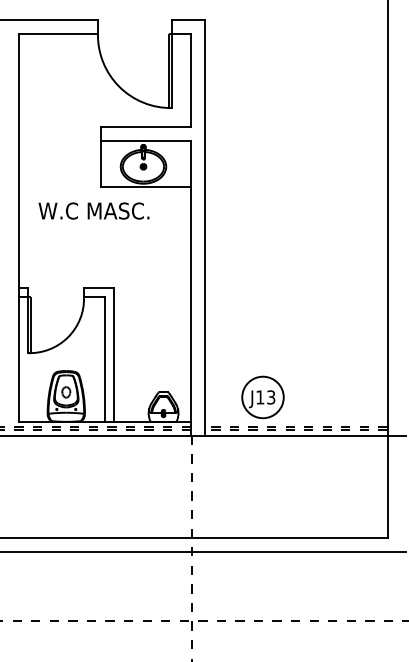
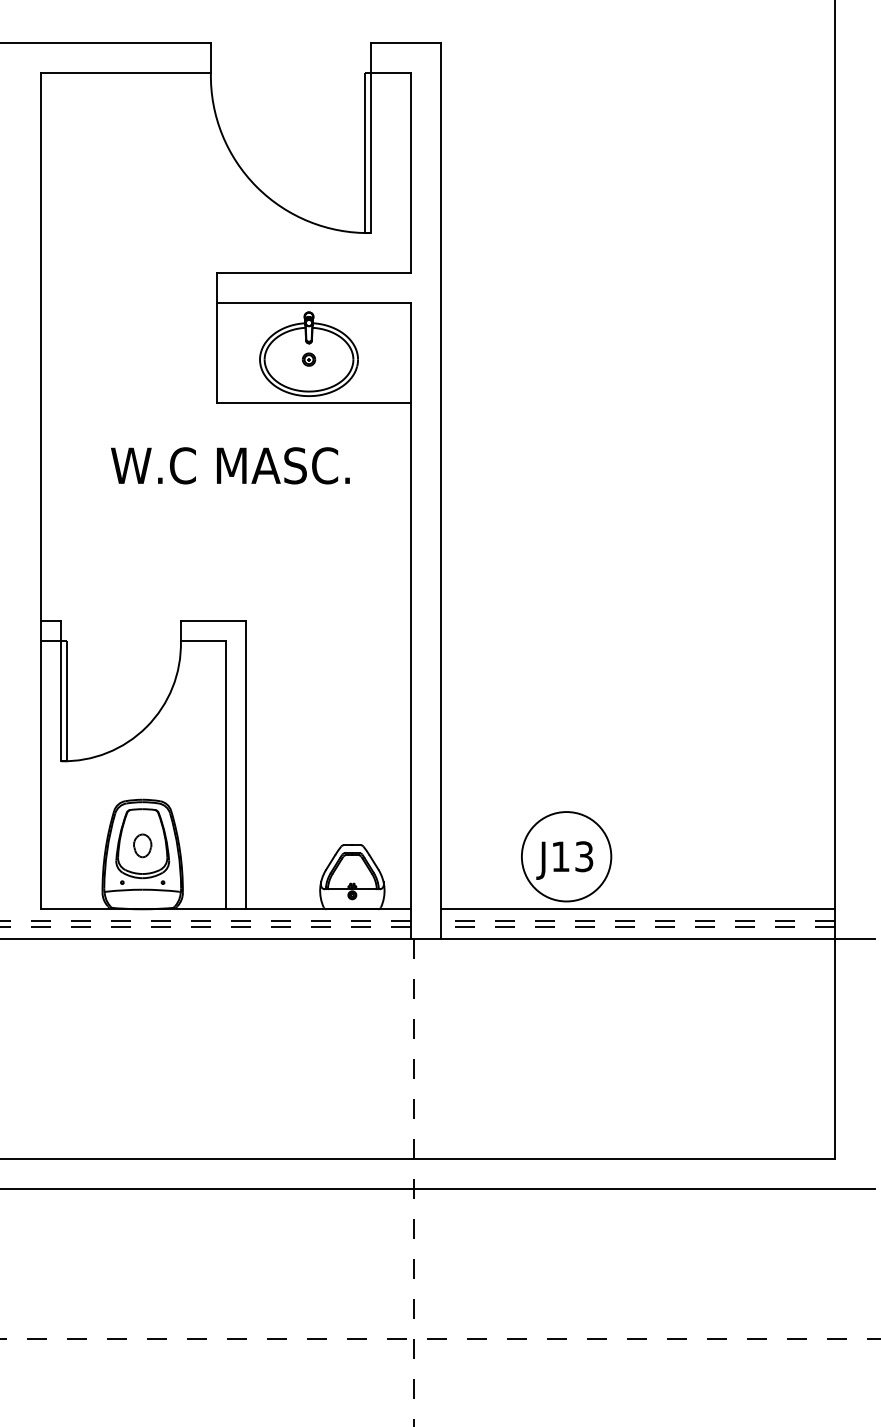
text: (93, 210) -> (229, 464), moved
line: (295, 421) -> (636, 908), added

